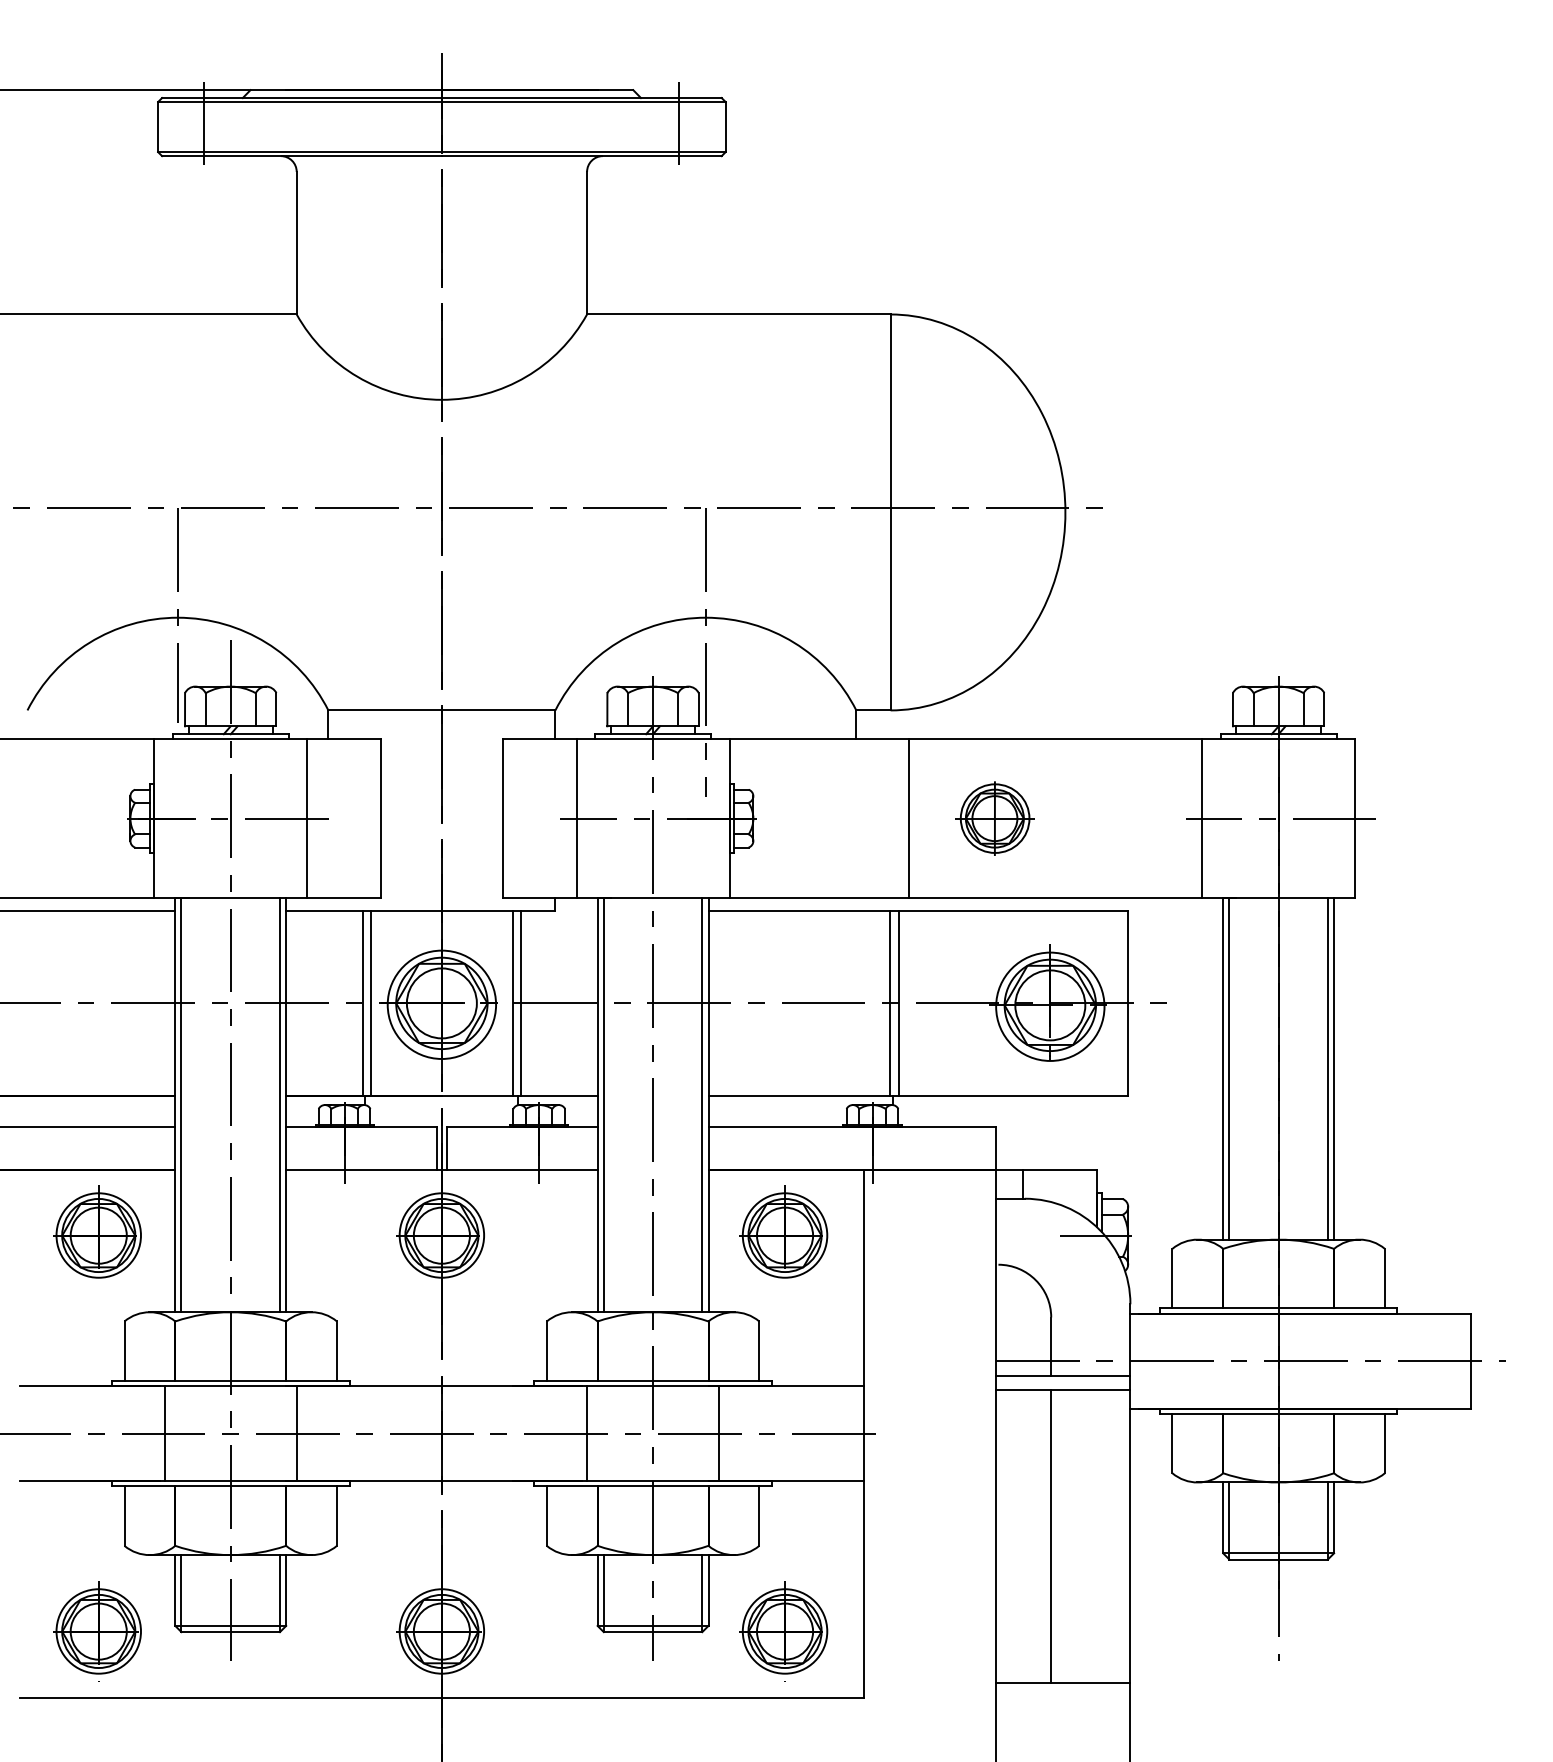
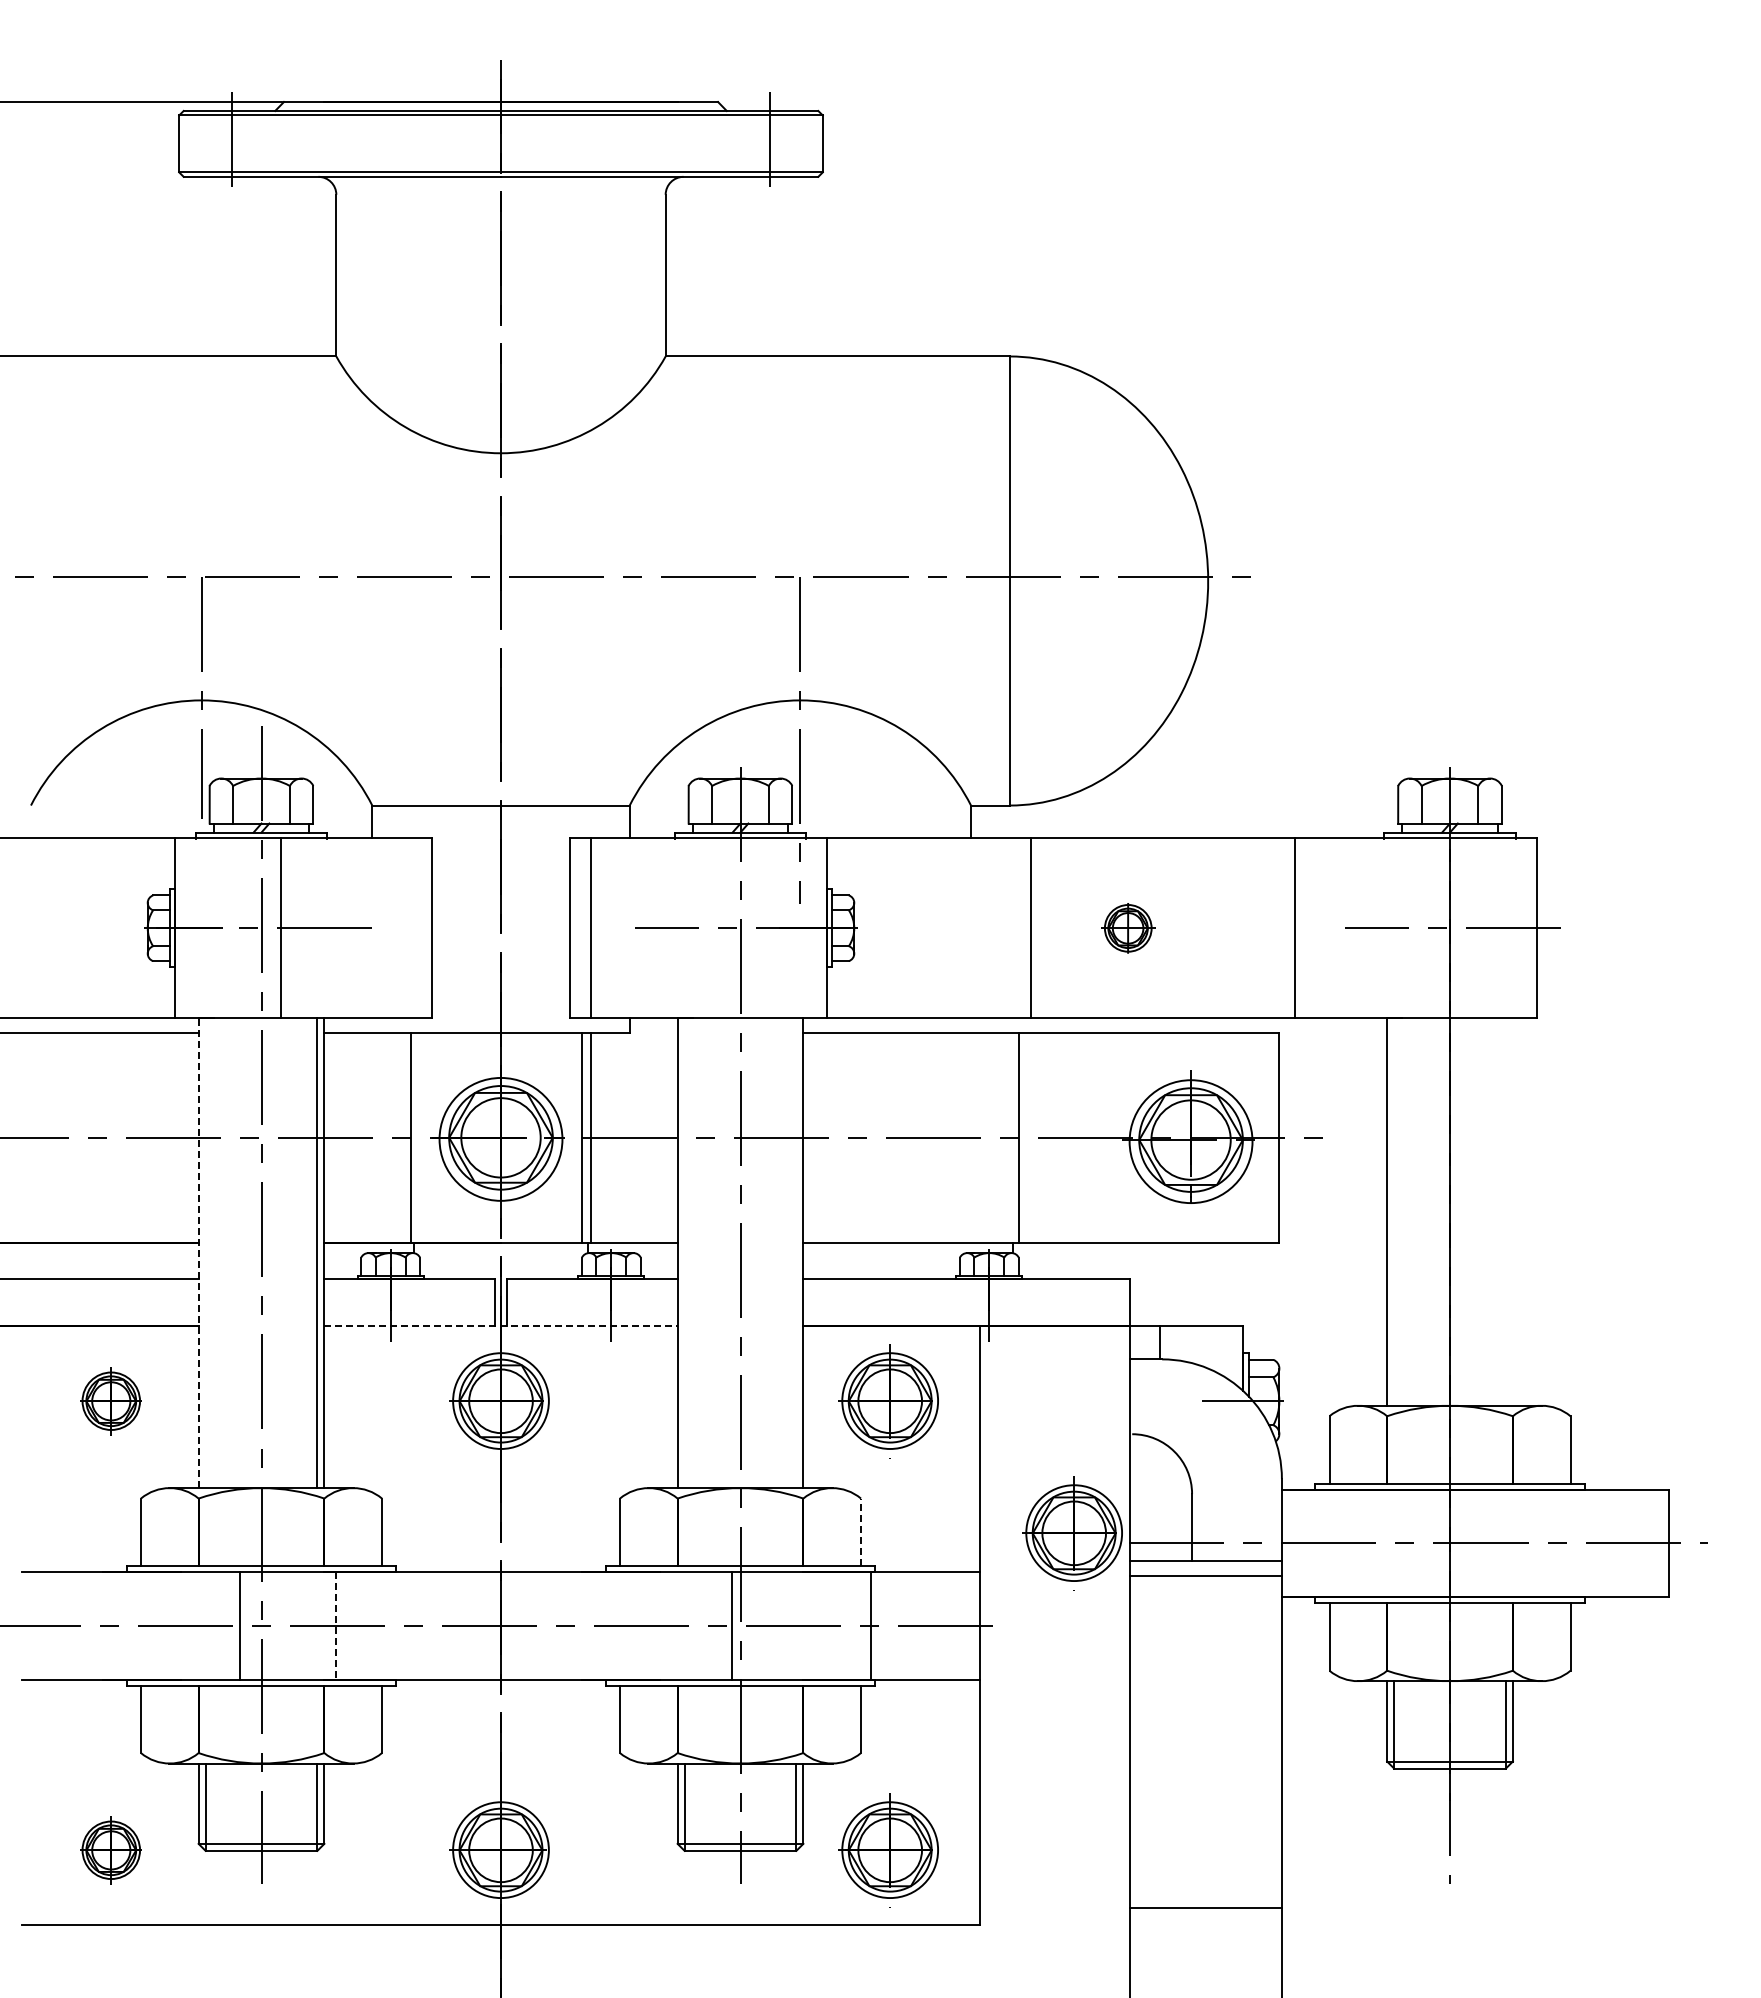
line: (307, 818) -> (281, 928), moved
line: (576, 818) -> (590, 928), moved
part: (994, 818) -> (1127, 928), size x0.6
line: (1202, 818) -> (1295, 928), moved
line: (370, 1003) -> (420, 1137), removed
line: (890, 1003) -> (1009, 1137), removed
line: (1229, 1068) -> (1394, 1211), removed
line: (1327, 1068) -> (1505, 1211), removed
line: (1333, 1068) -> (1512, 1211), removed
line: (175, 1104) -> (198, 1252), solid -> dashed
line: (181, 1105) -> (205, 1253), removed
line: (603, 1105) -> (684, 1253), removed
line: (702, 1105) -> (796, 1253), removed
line: (442, 1169) -> (501, 1326), solid -> dashed
part: (97, 1235) -> (110, 1401), size x0.6
line: (759, 1351) -> (861, 1532), solid -> dashed
part: (945, 1352) -> (1072, 1533), added
line: (164, 1433) -> (239, 1625), moved
line: (296, 1433) -> (336, 1625), solid -> dashed
line: (586, 1433) -> (731, 1625), moved
line: (719, 1433) -> (871, 1625), moved
line: (1051, 1536) -> (1192, 1742), removed
part: (97, 1631) -> (110, 1850), size x0.6

